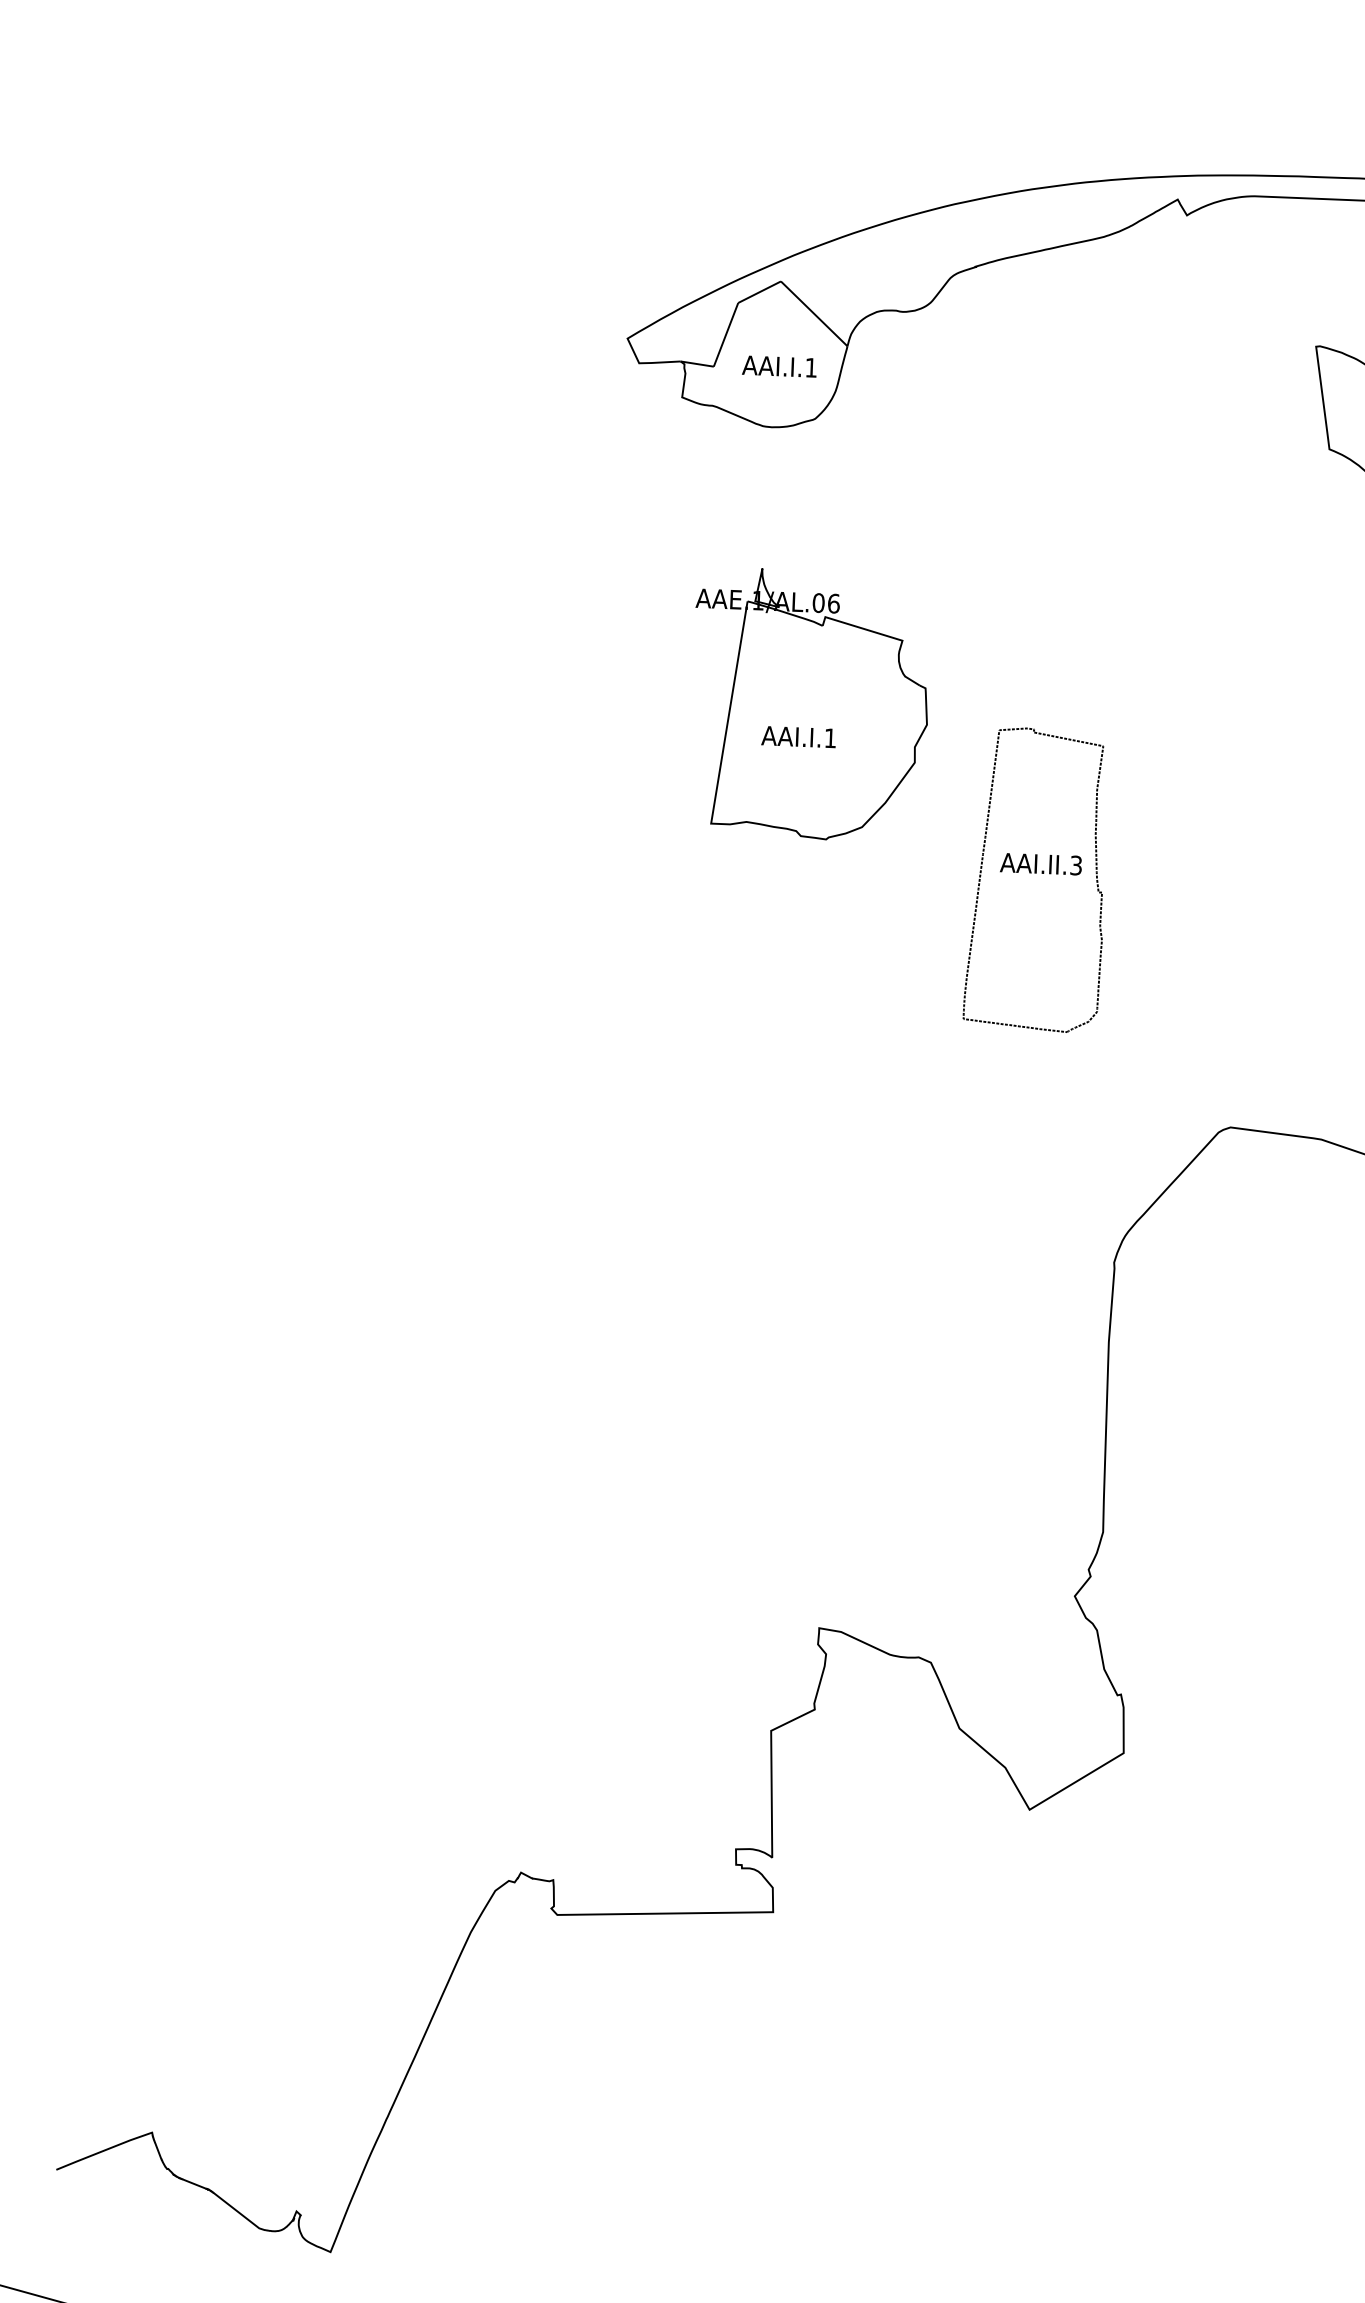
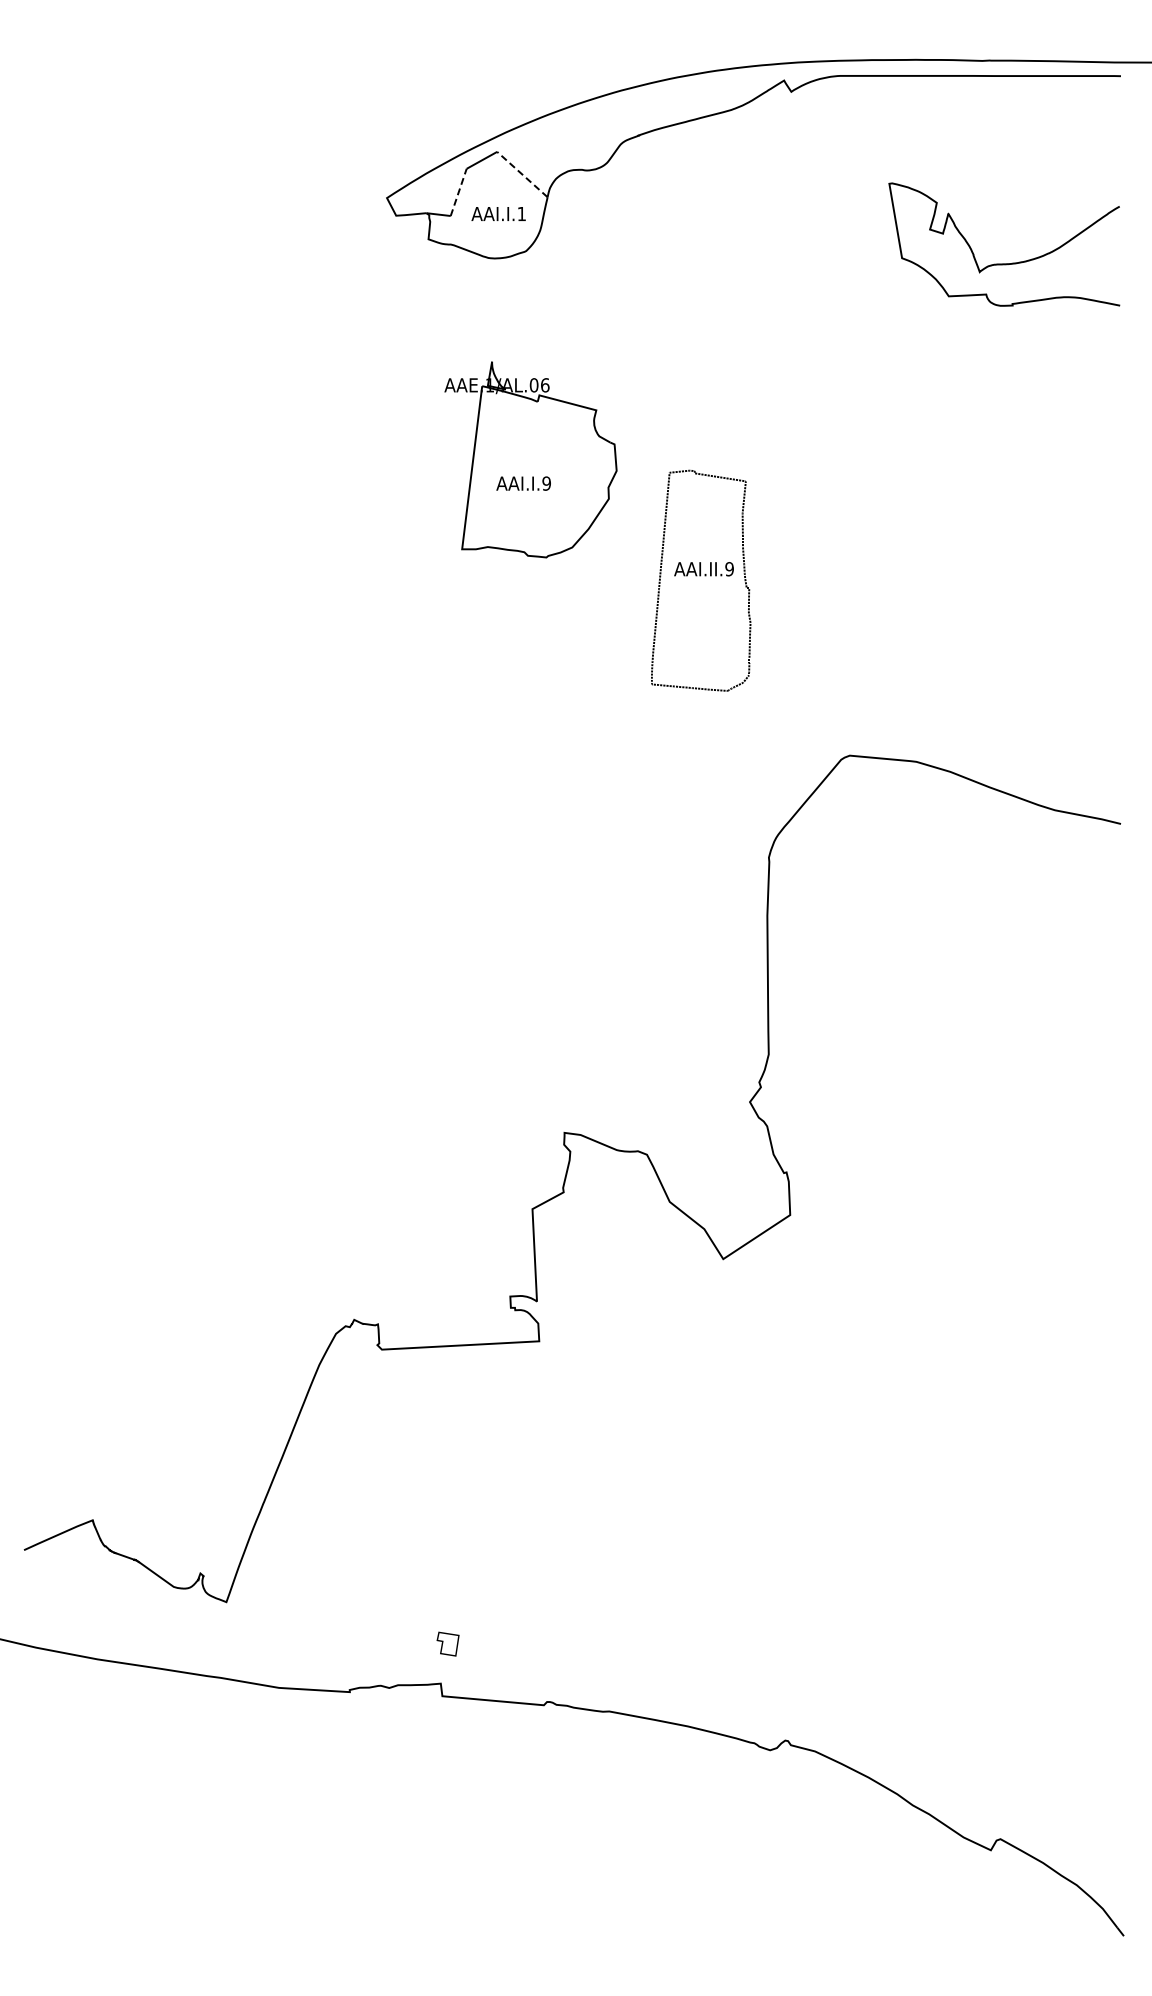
line: (814, 313) -> (522, 174), solid -> dashed
line: (725, 334) -> (458, 192), solid -> dashed
text: (830, 738) -> (546, 483), AAI.I.1 -> AAI.I.9
text: (1076, 865) -> (729, 569), AAI.II.3 -> AAI.II.9

